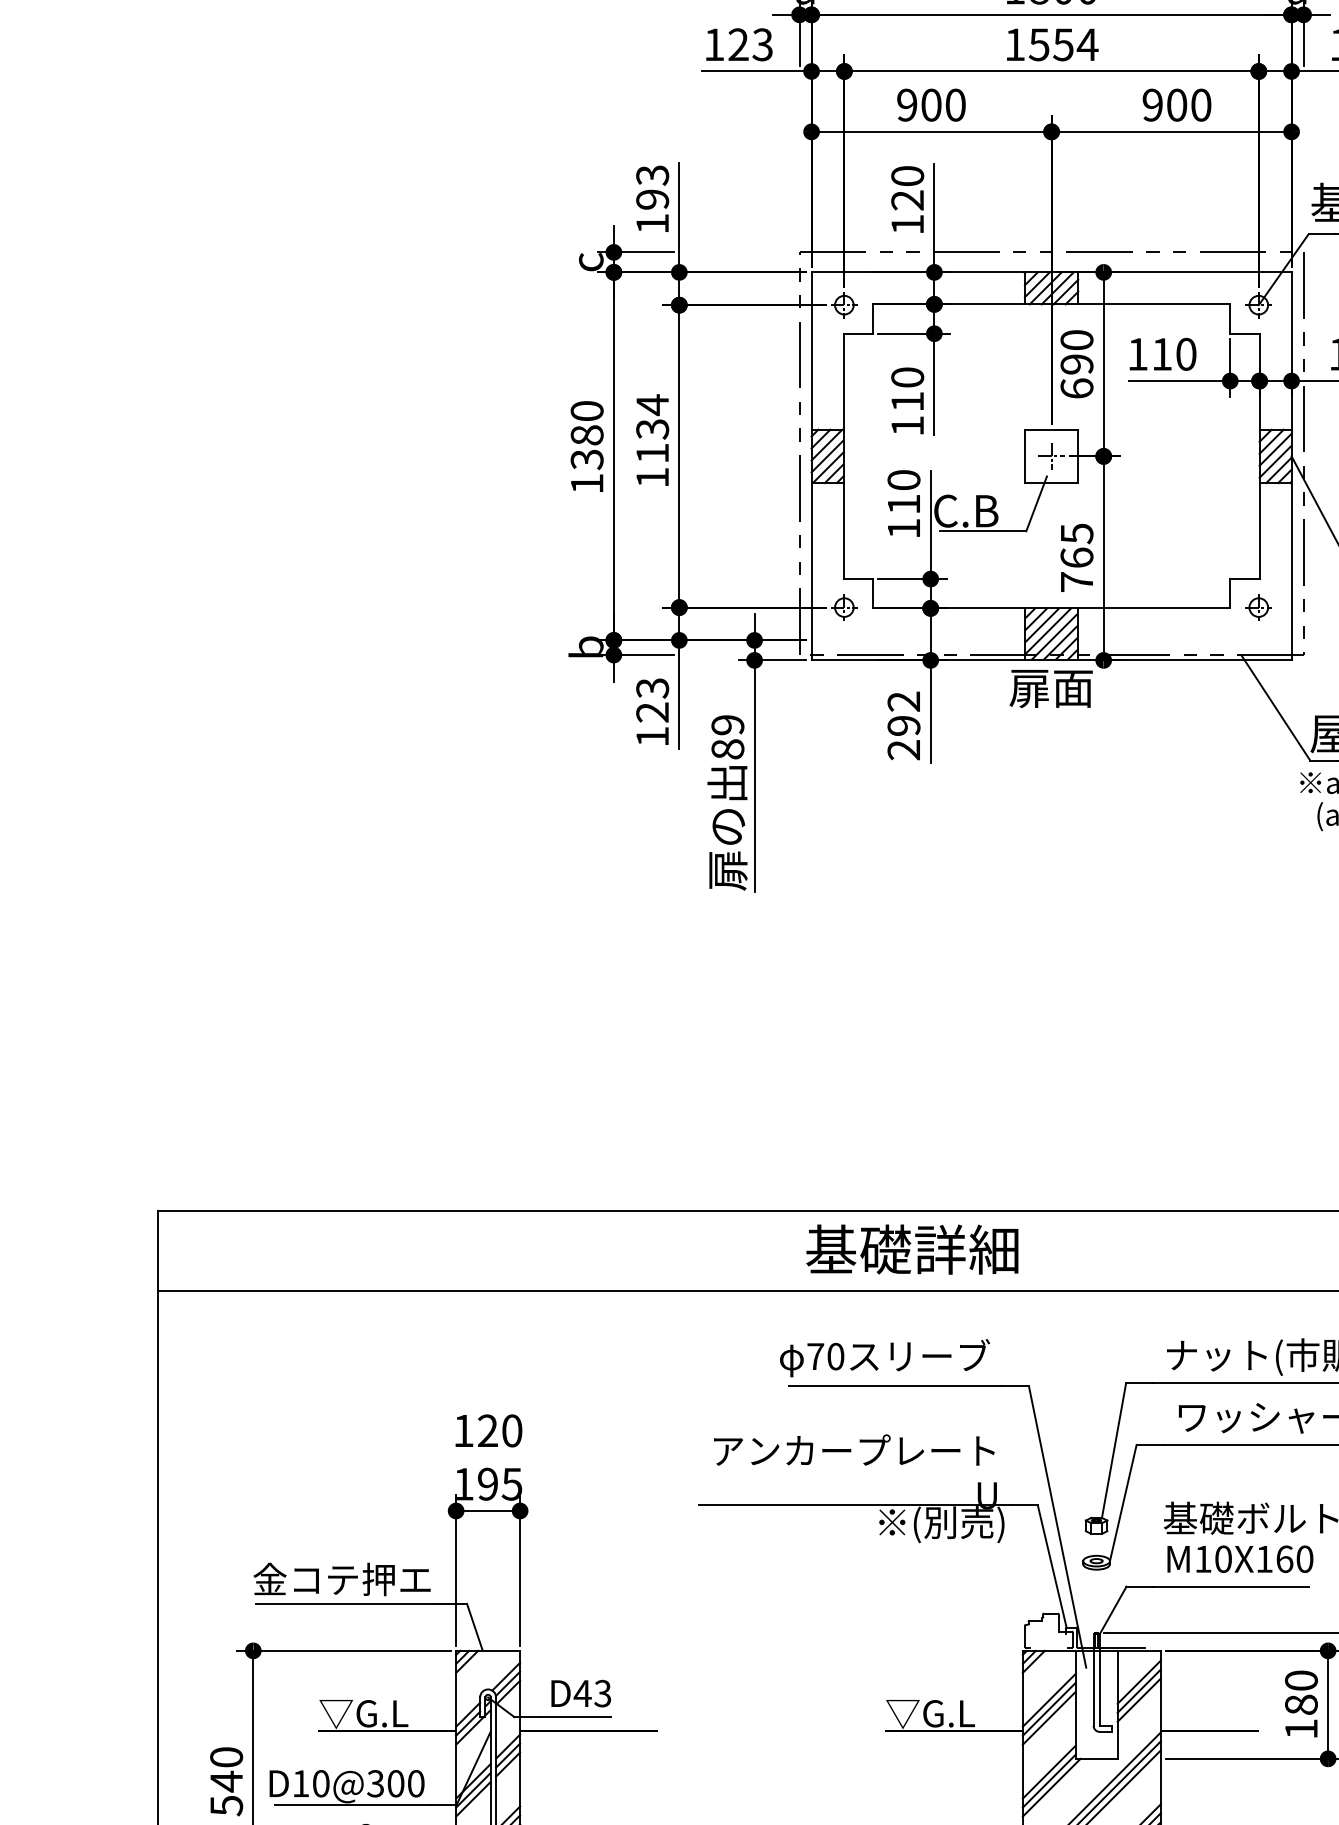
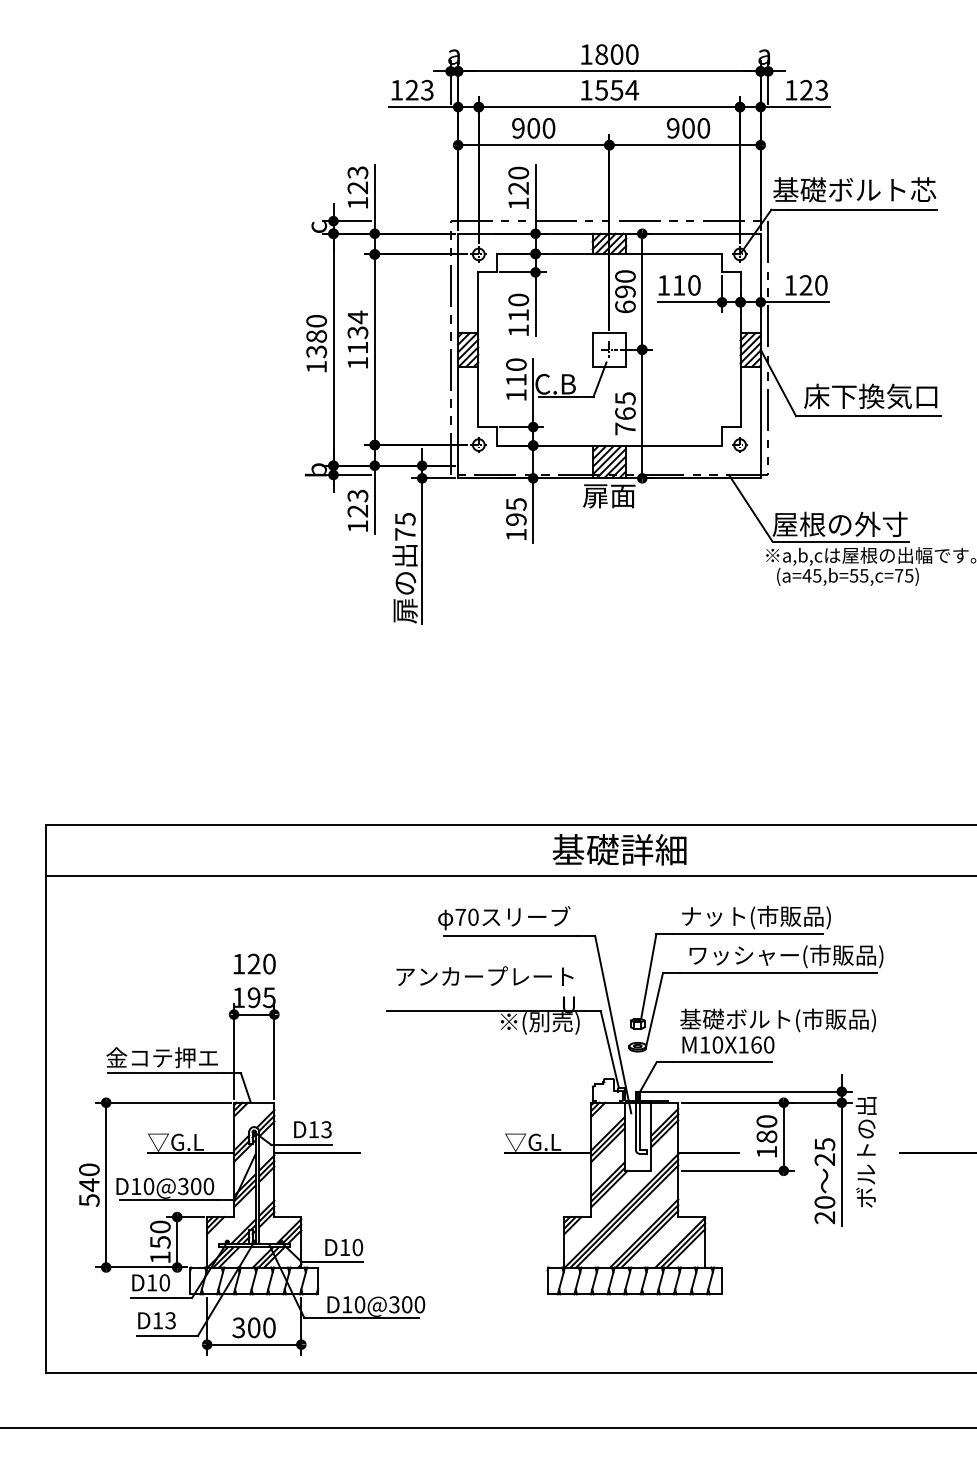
text: (651, 198) -> (357, 187), 193 -> 123
text: (904, 725) -> (516, 519), 292 -> 195
text: (728, 736) -> (405, 526), 89 -> 75
text: (912, 1249) -> (619, 849), moved
text: (582, 1693) -> (313, 1129), D43 -> D13

